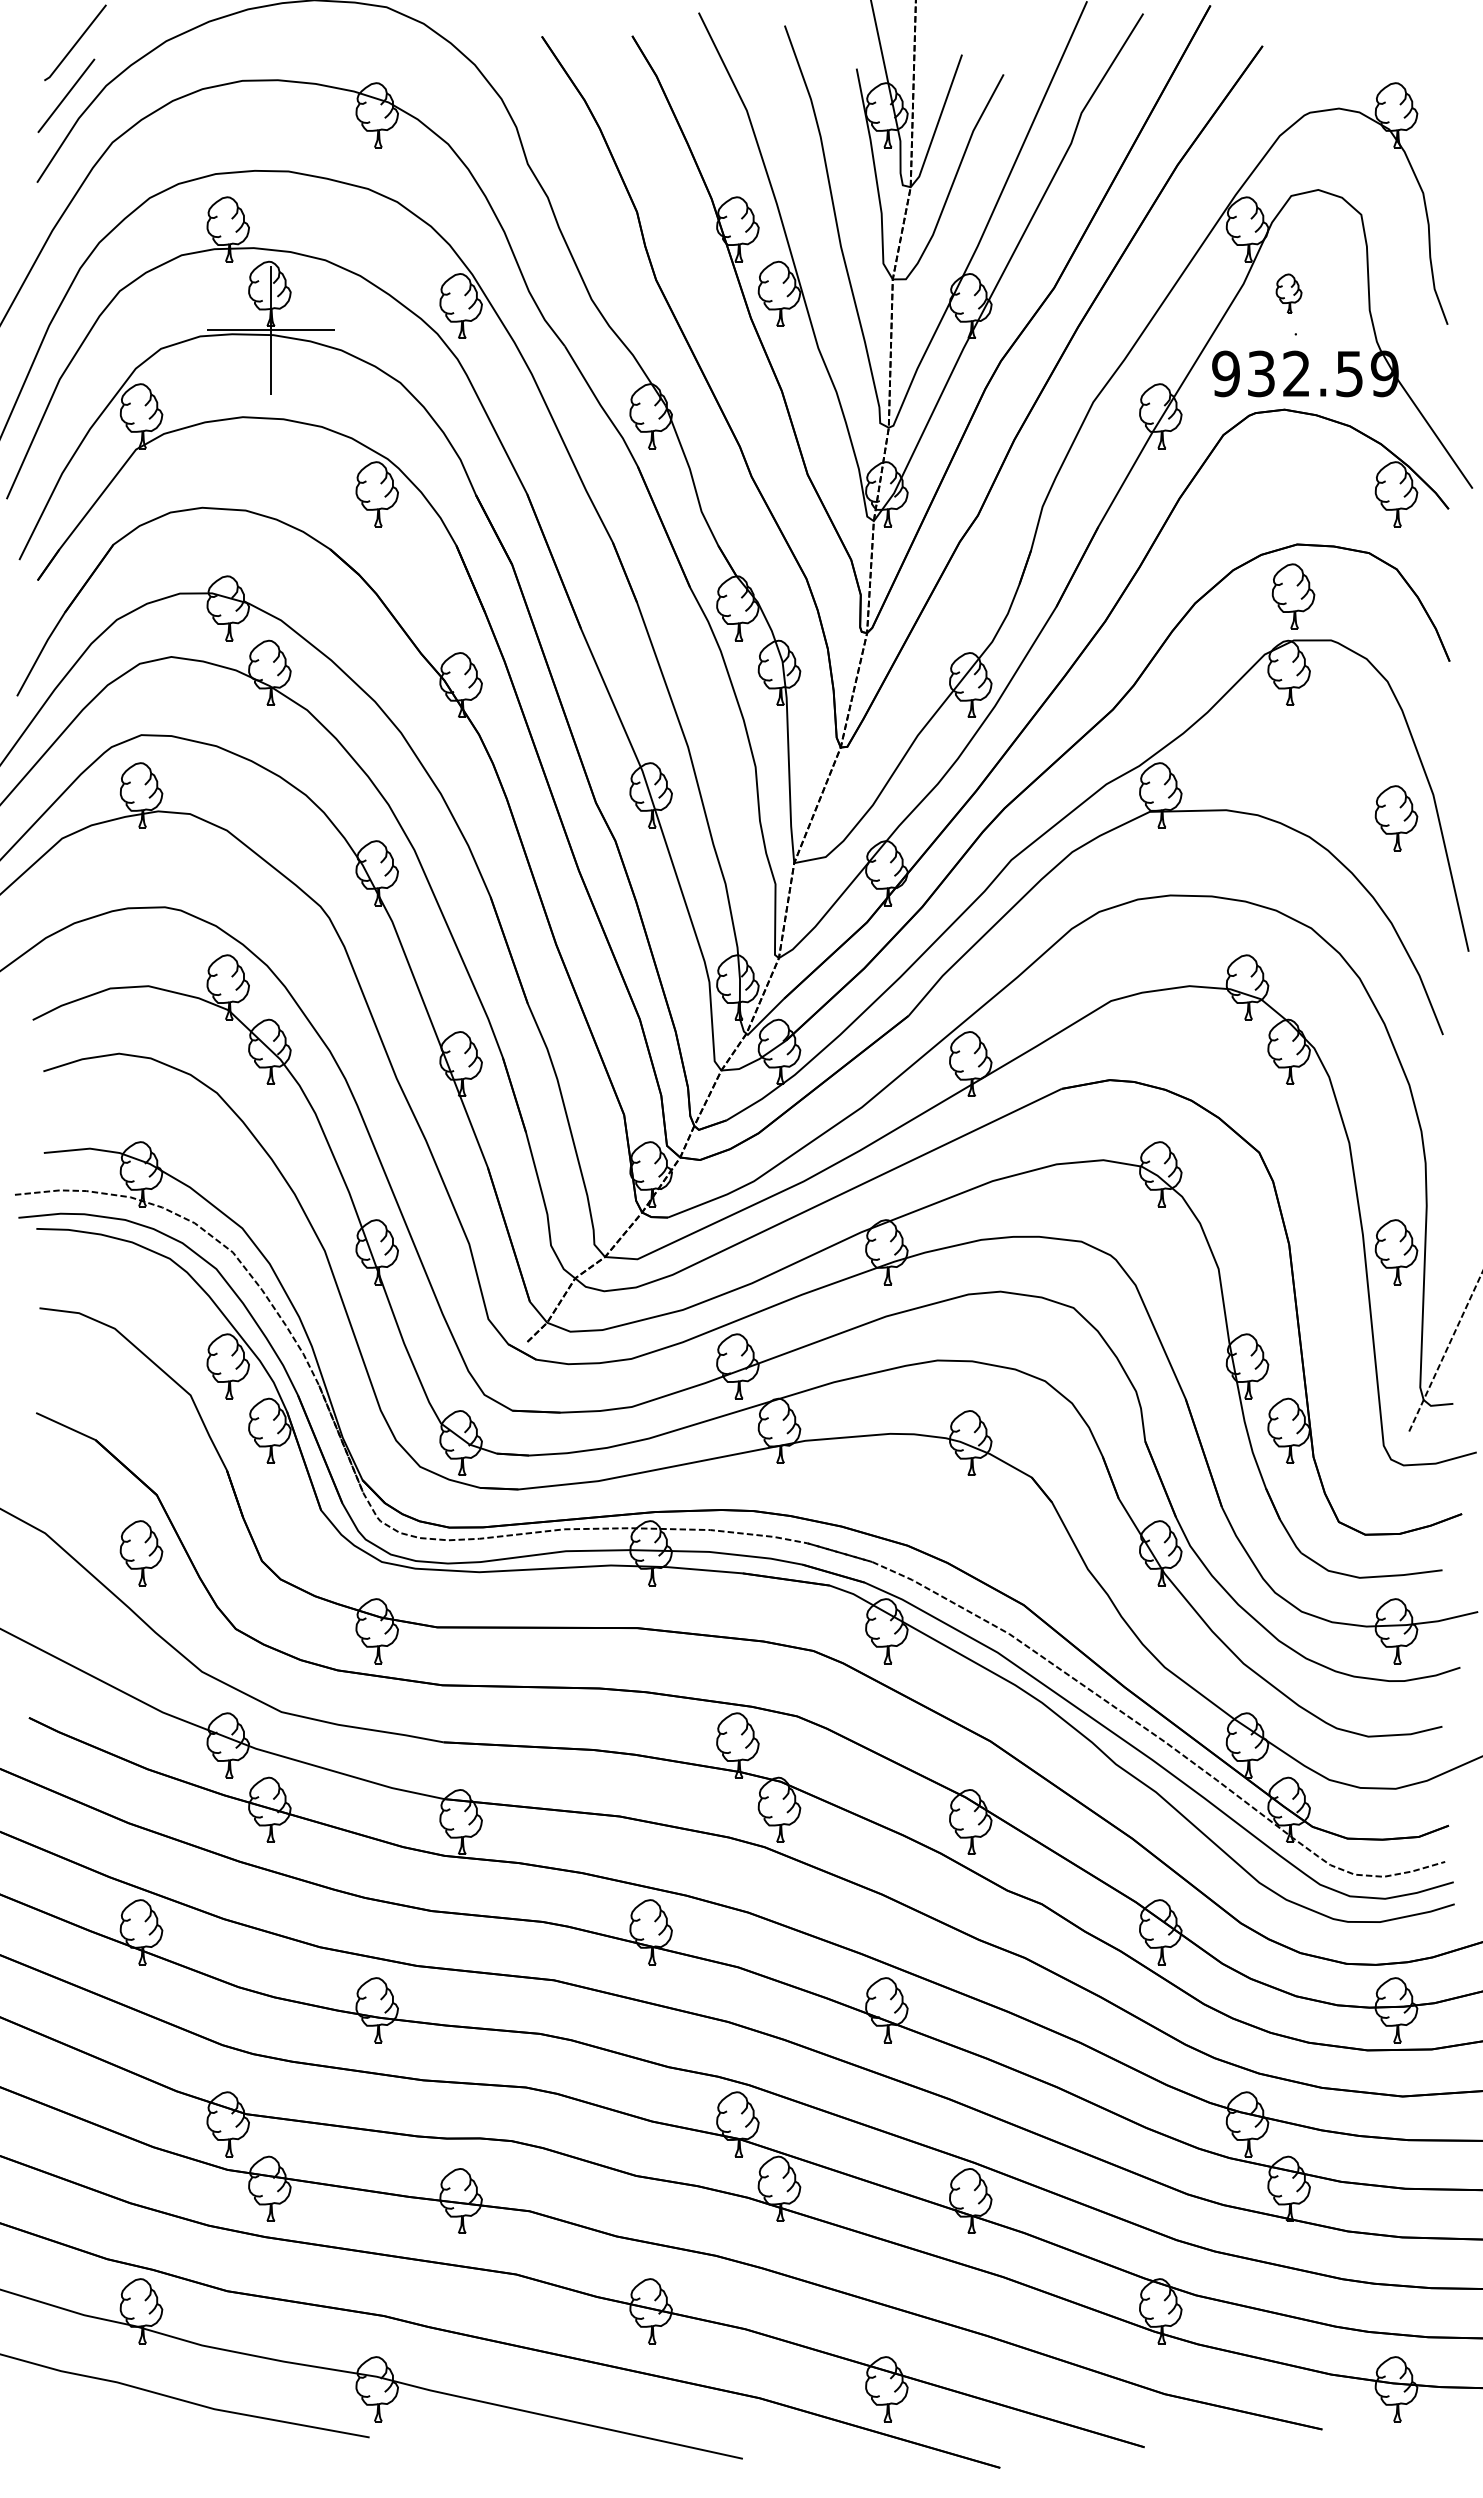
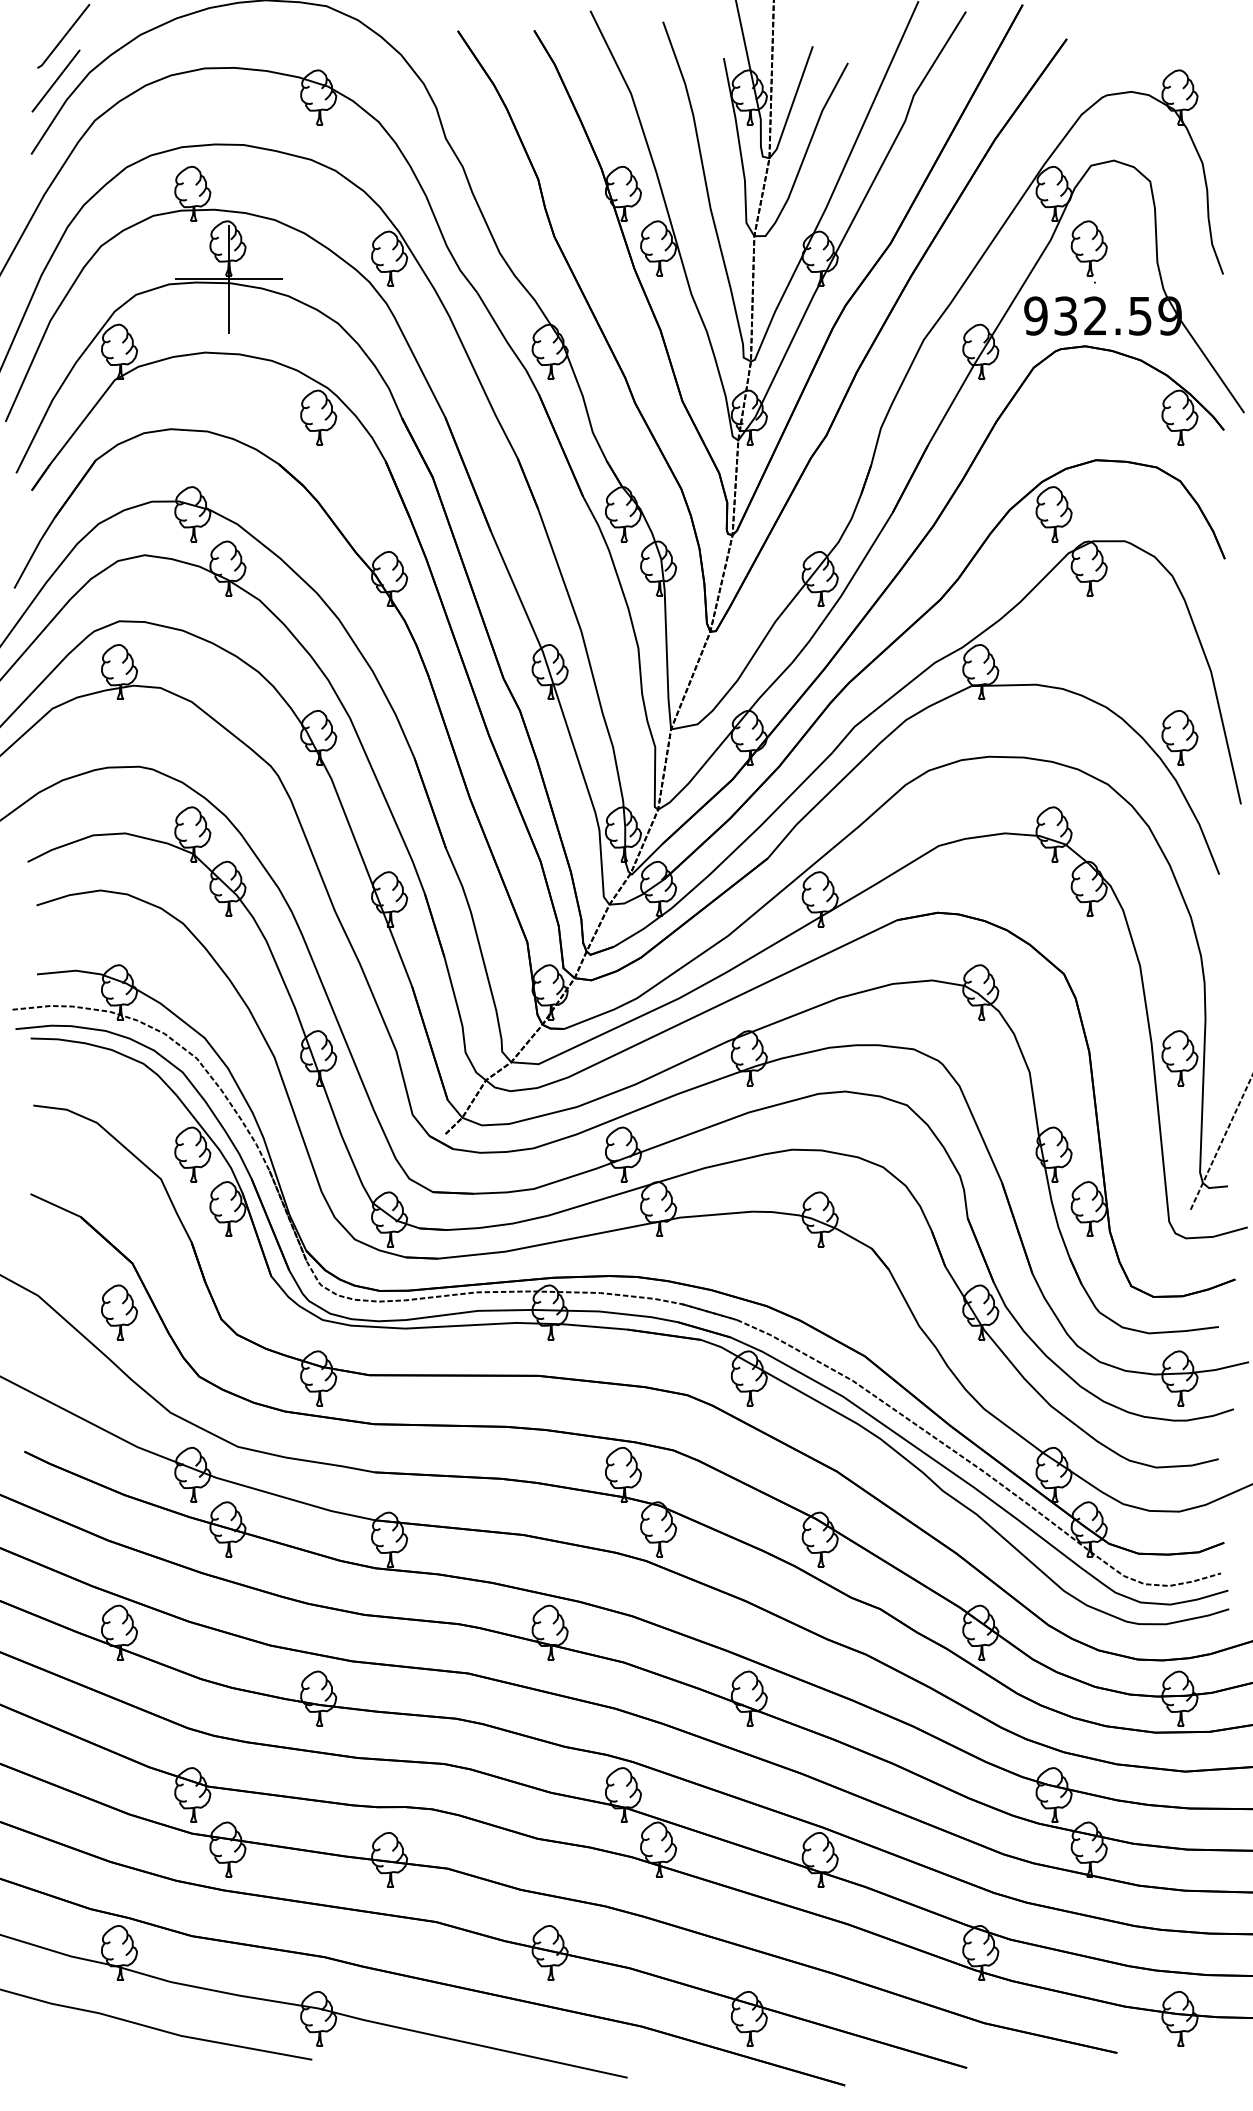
part: (1288, 293) -> (1088, 248), size x1.67
part: (1293, 596) -> (1054, 514), moved
part: (1396, 818) -> (1179, 738), moved

